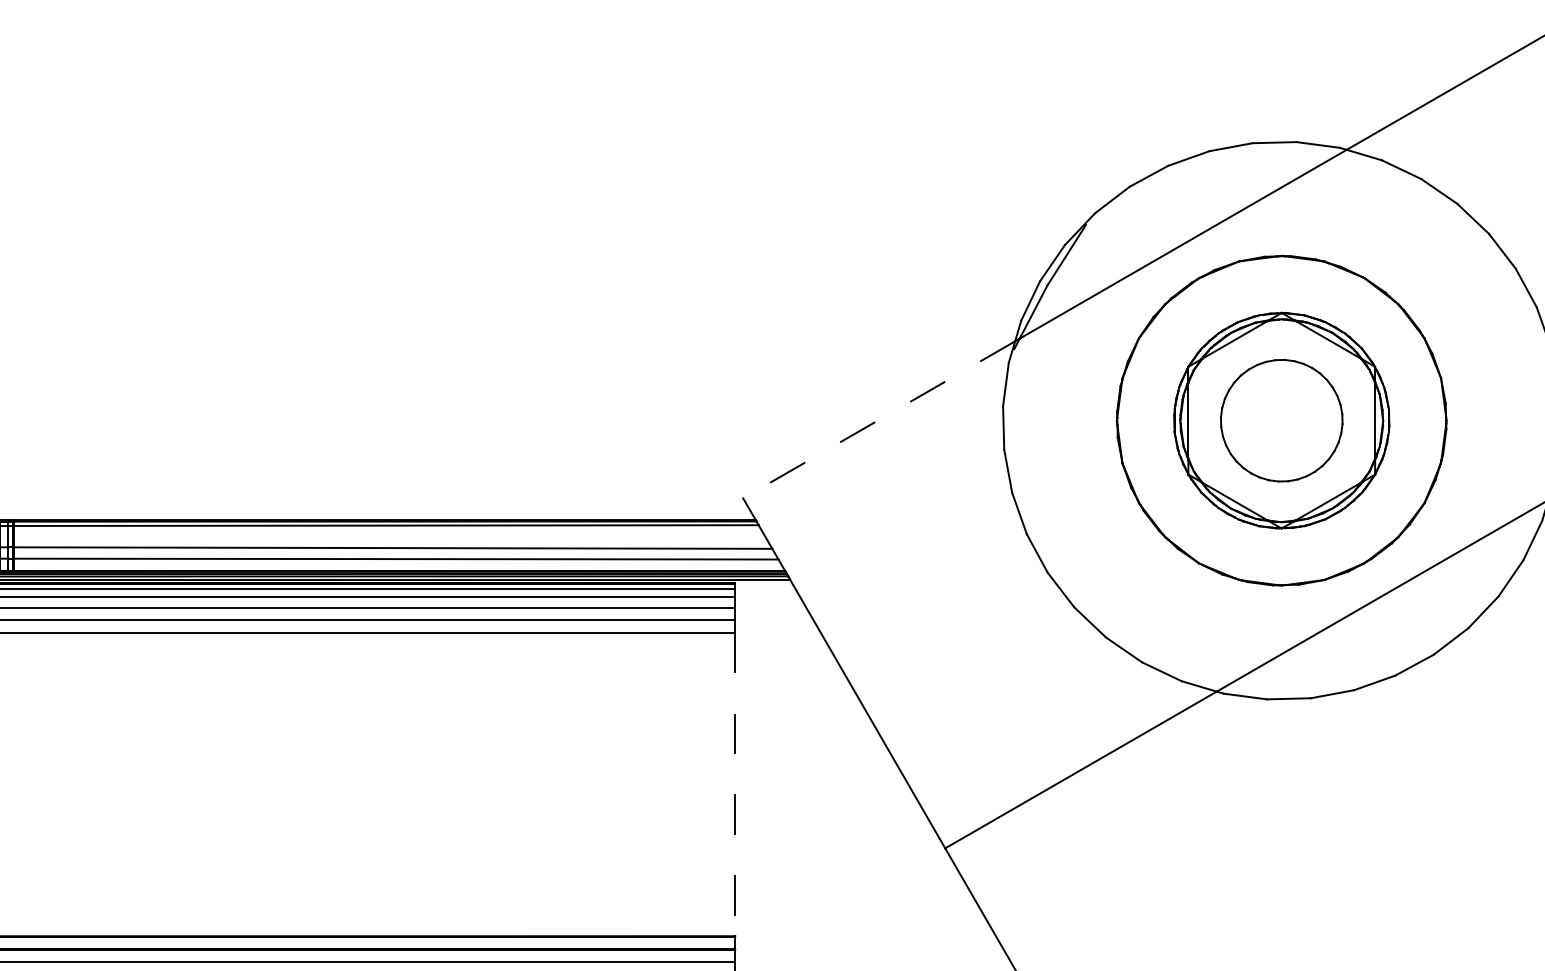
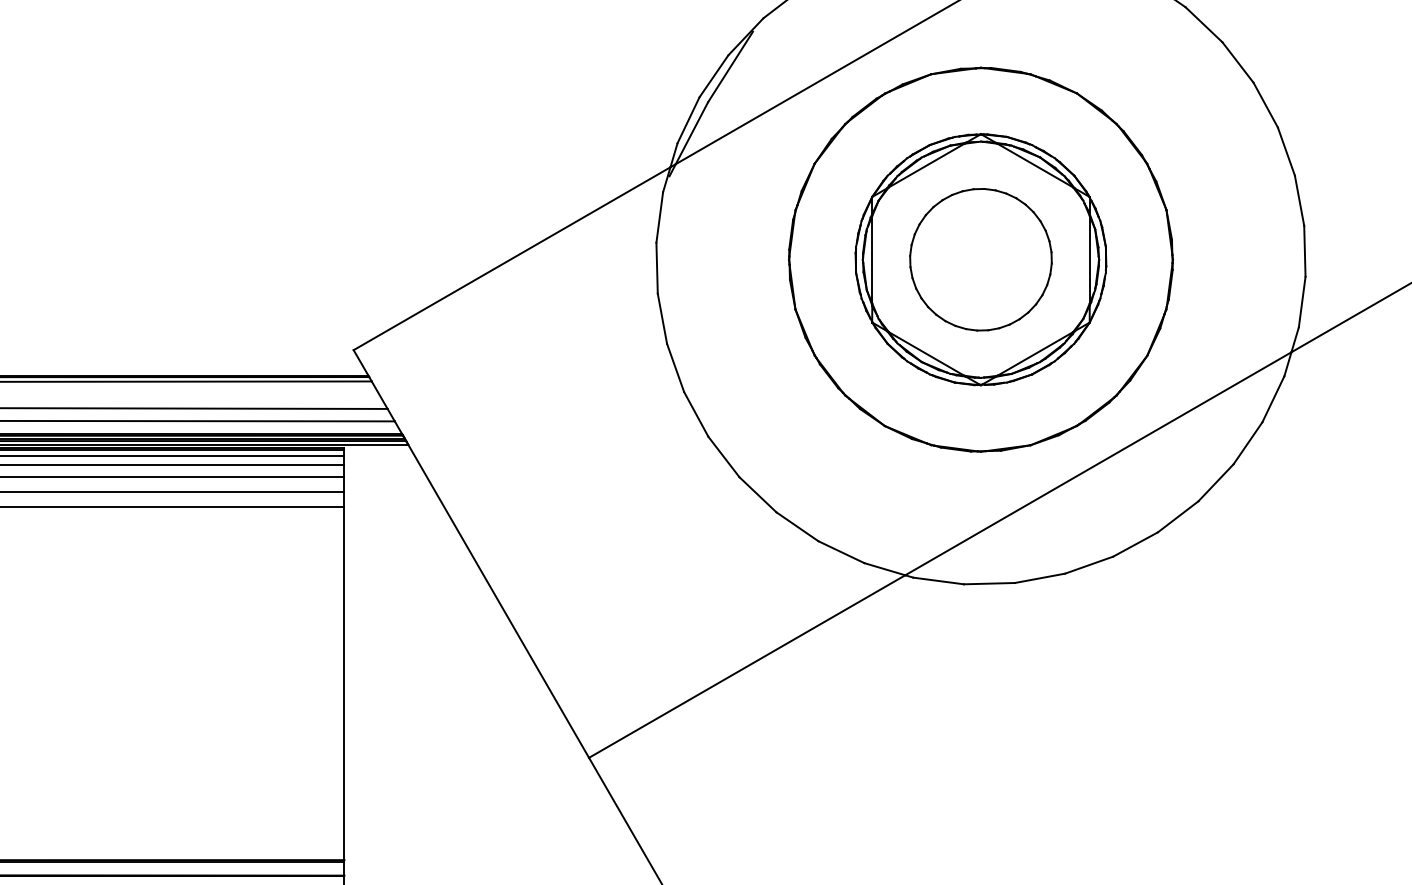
line: (878, 420) -> (511, 259), dashed -> solid
line: (735, 784) -> (344, 683), dashed -> solid

